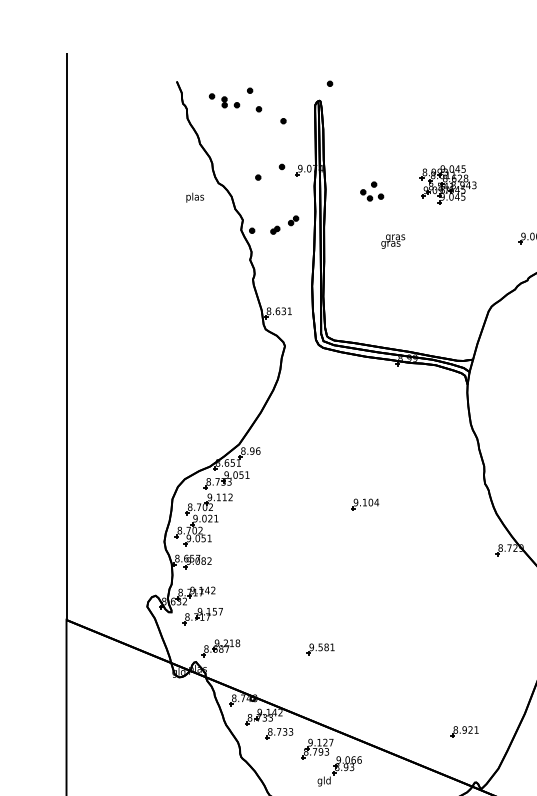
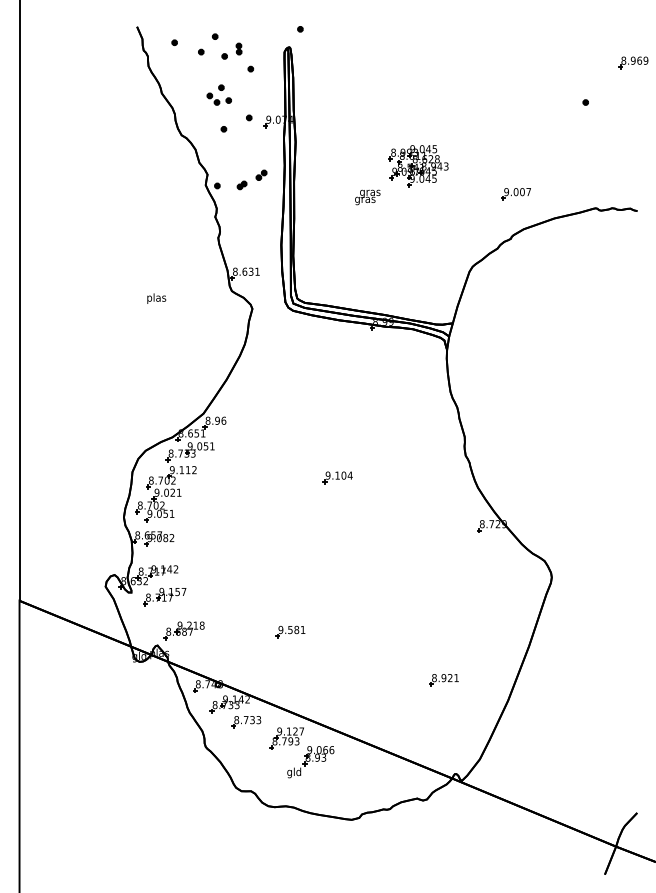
part: (224, 101) -> (238, 48), moved
part: (448, 185) -> (418, 166), moved
part: (371, 190) -> (218, 94), moved
text: (195, 197) -> (156, 298), moved
part: (464, 732) -> (443, 680), moved

